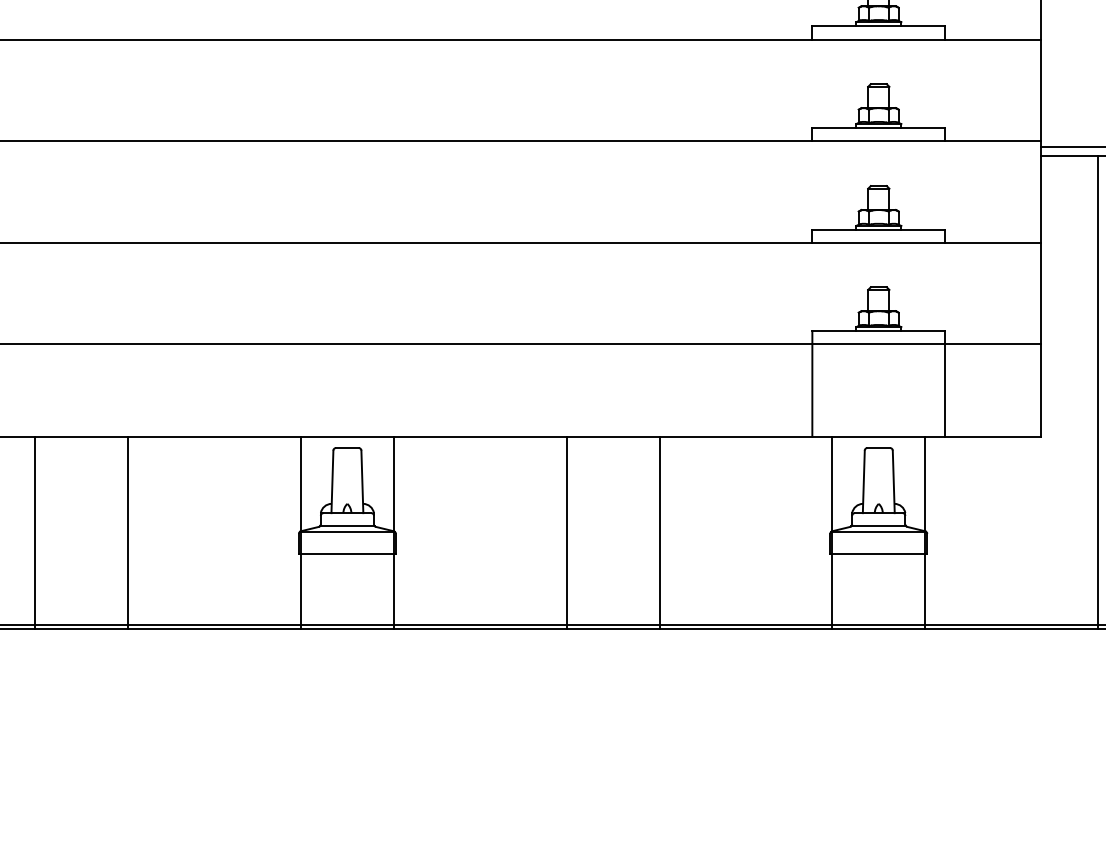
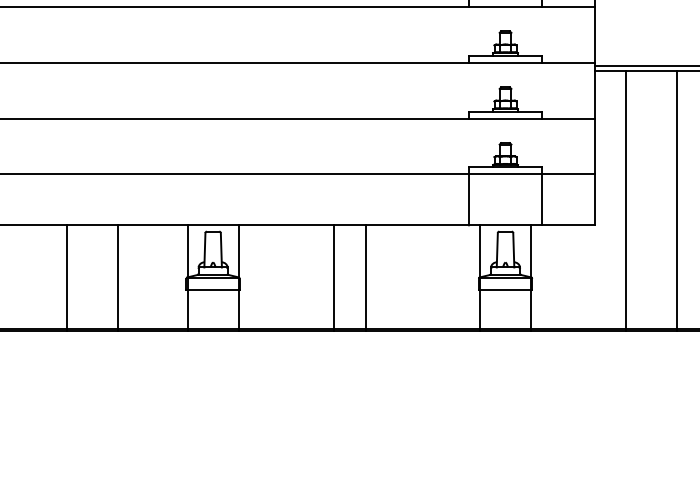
line: (35, 533) -> (67, 278), moved
line: (128, 533) -> (117, 278), moved
line: (658, 533) -> (365, 278), moved

